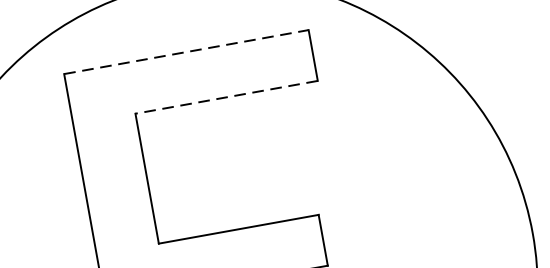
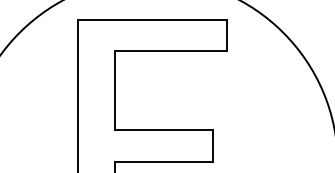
line: (187, 52) -> (152, 20), dashed -> solid
line: (227, 97) -> (171, 51), dashed -> solid

